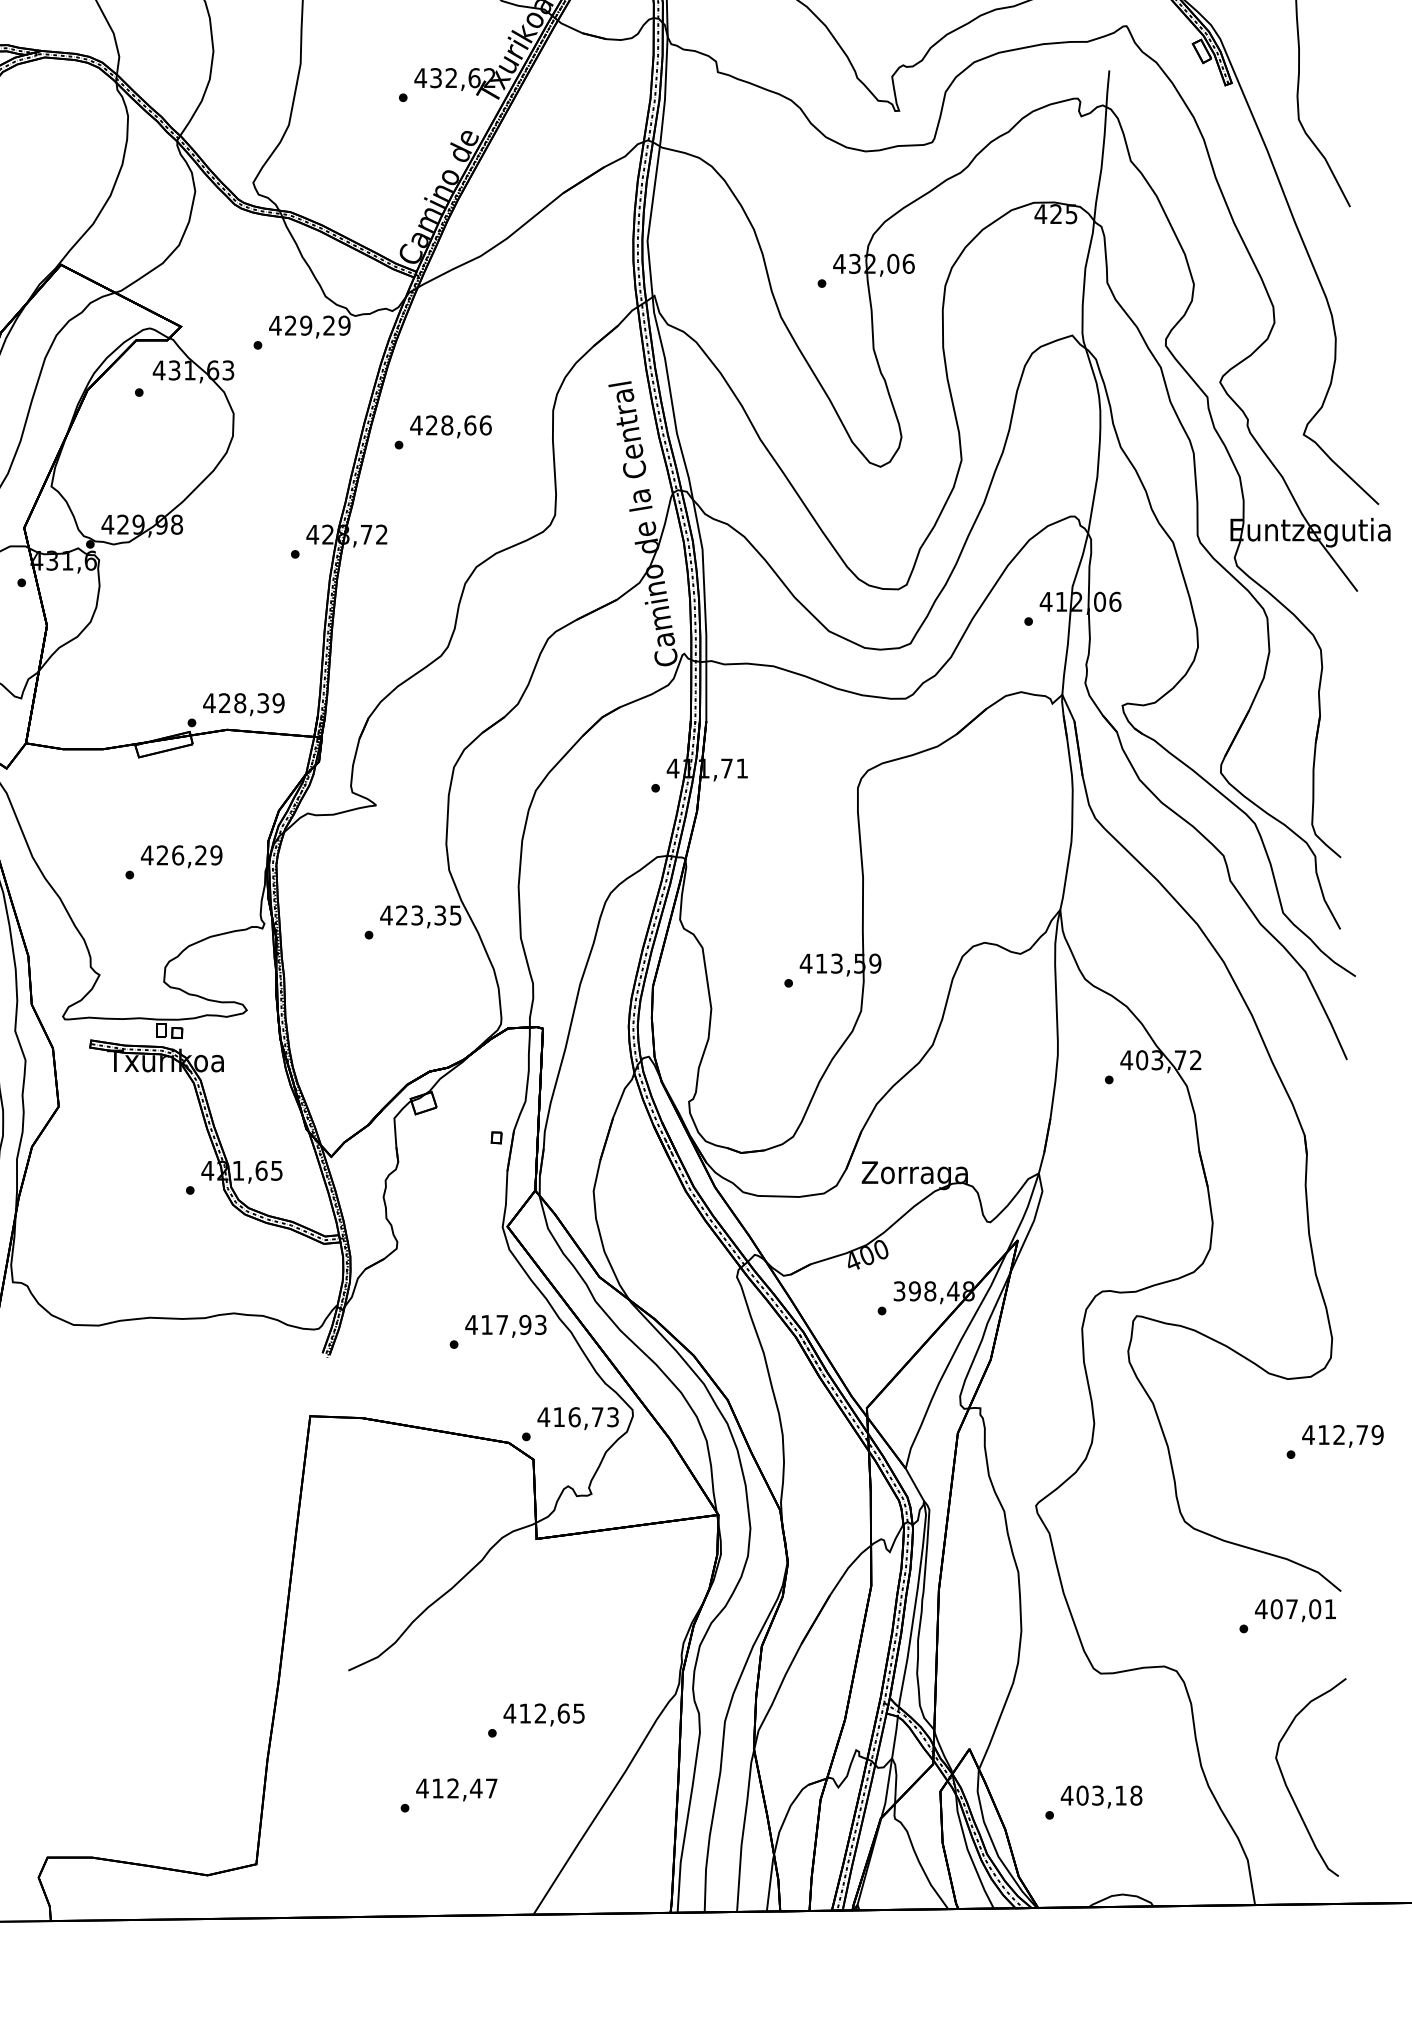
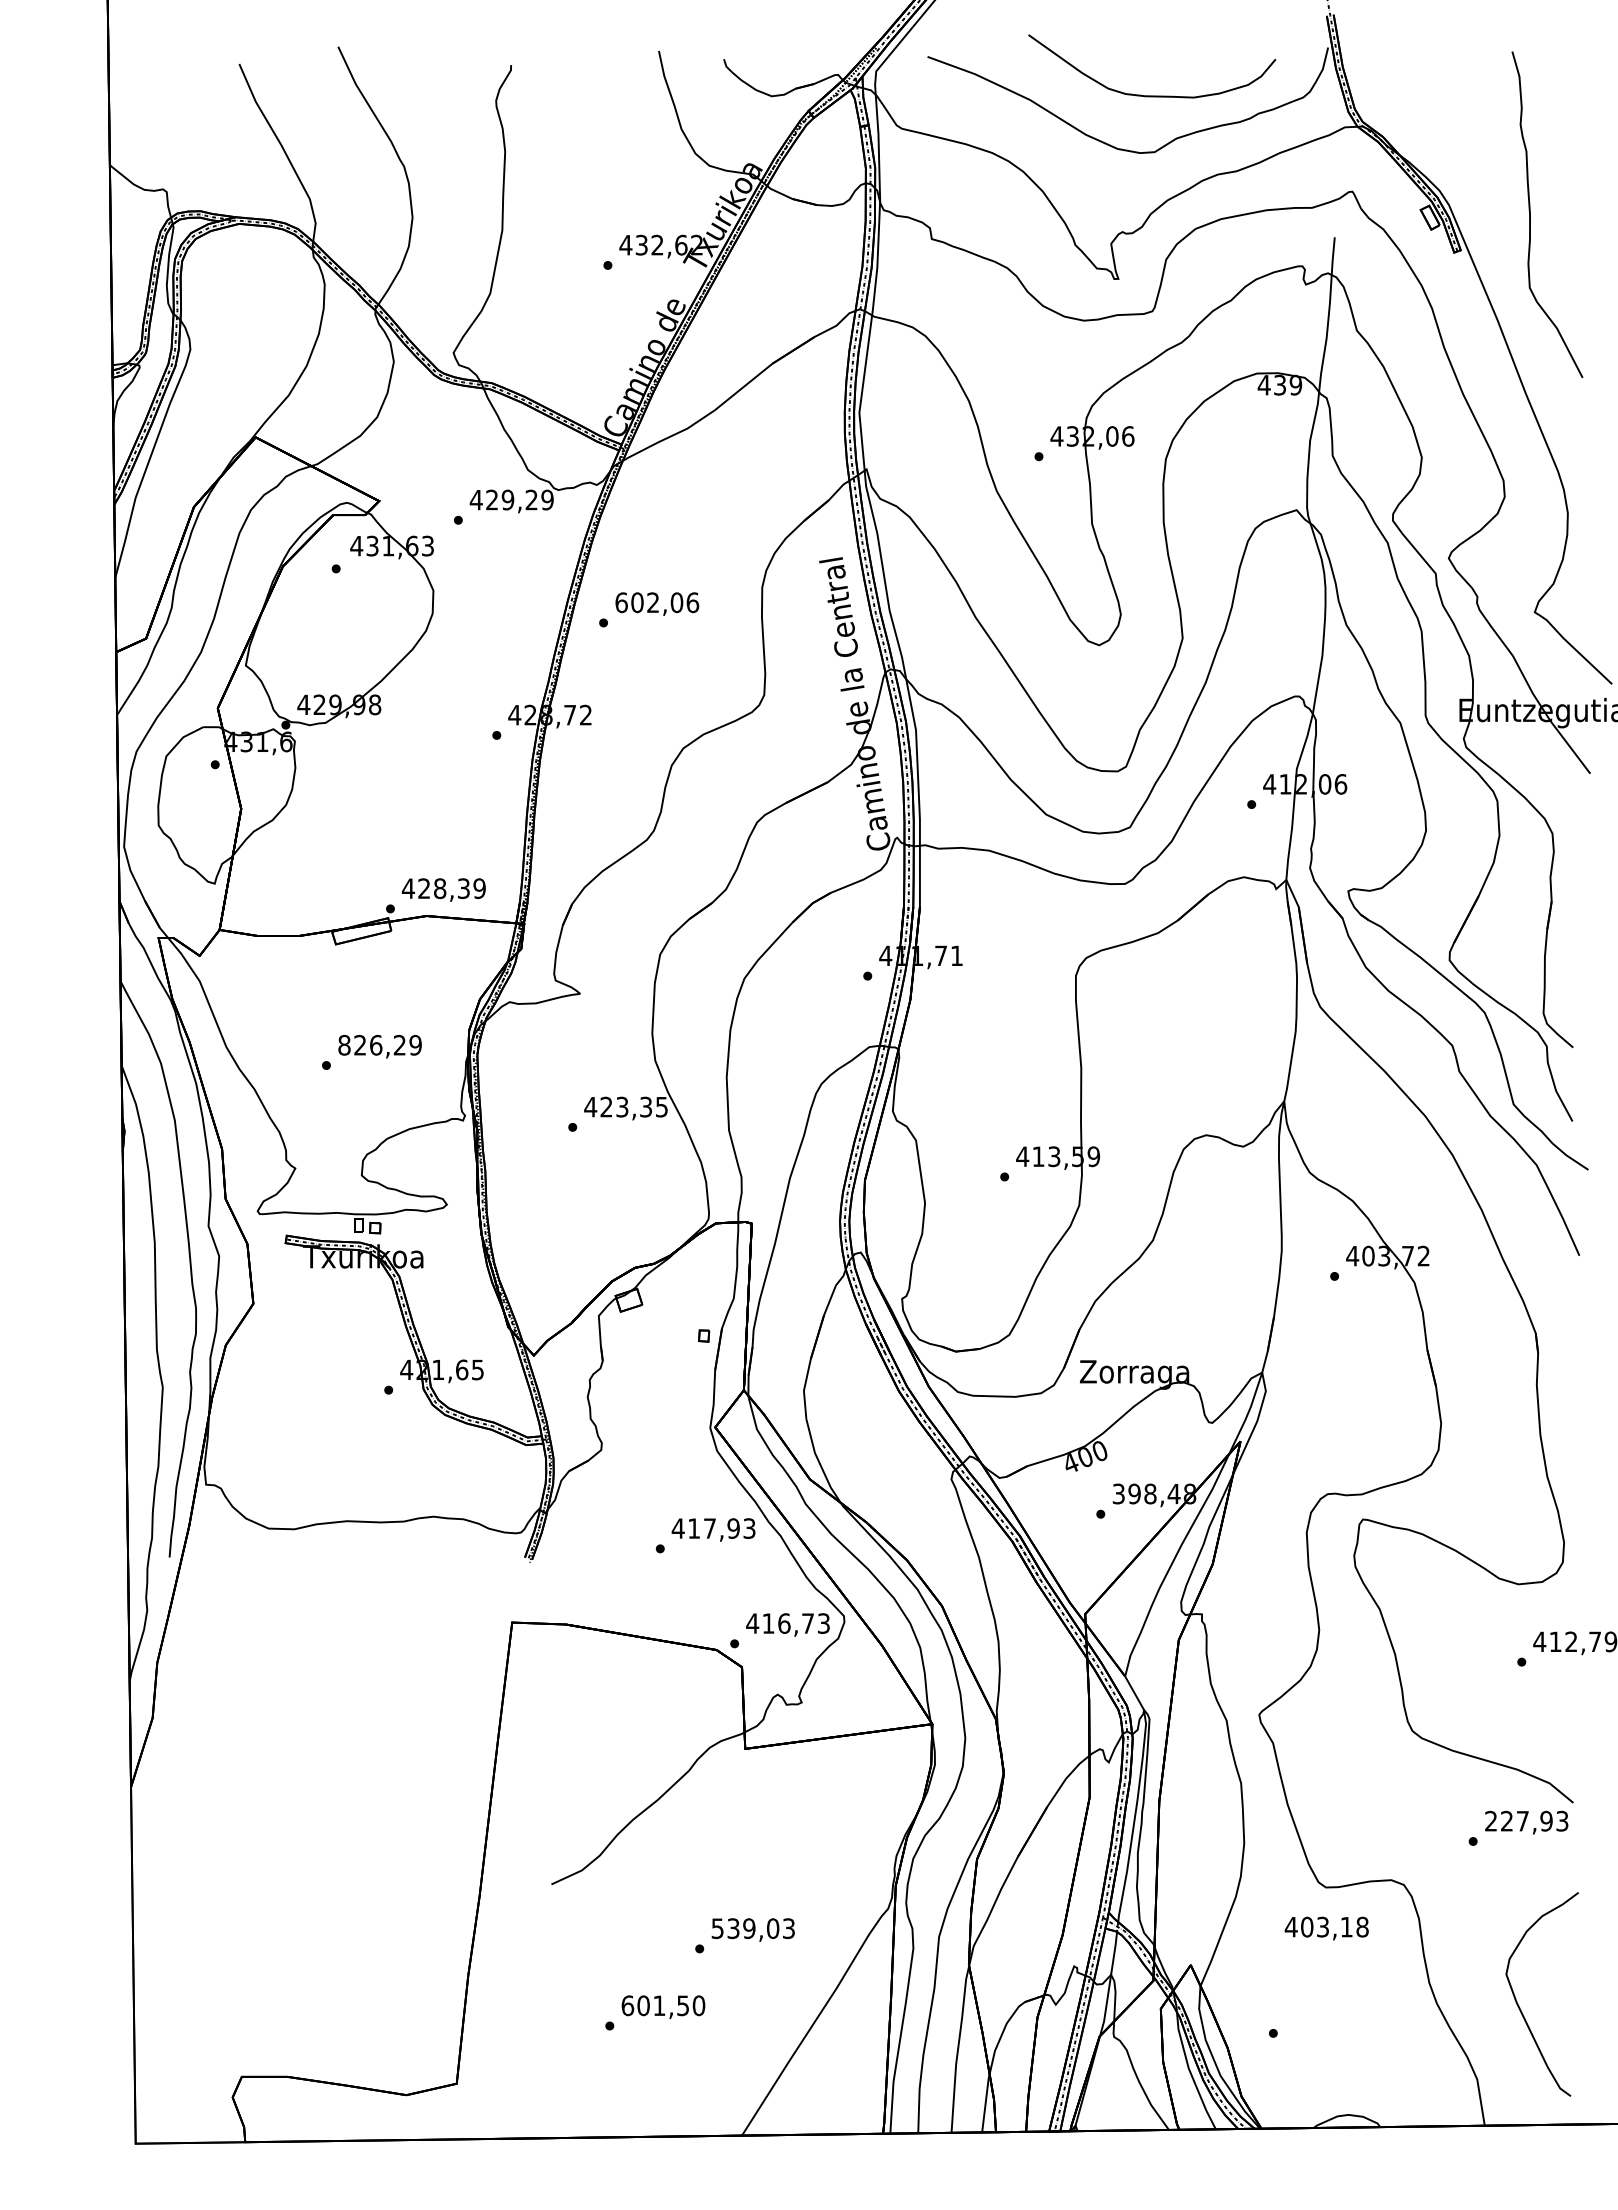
text: (1064, 213) -> (1288, 384), 425 -> 439
text: (443, 425) -> (649, 602), 428,66 -> 602,06
text: (146, 854) -> (343, 1044), 426,29 -> 826,29
text: (1295, 1608) -> (1526, 1820), 407,01 -> 227,93
text: (543, 1713) -> (752, 1928), 412,65 -> 539,03
text: (457, 1788) -> (663, 2005), 412,47 -> 601,50
text: (1101, 1796) -> (1326, 1928), moved

